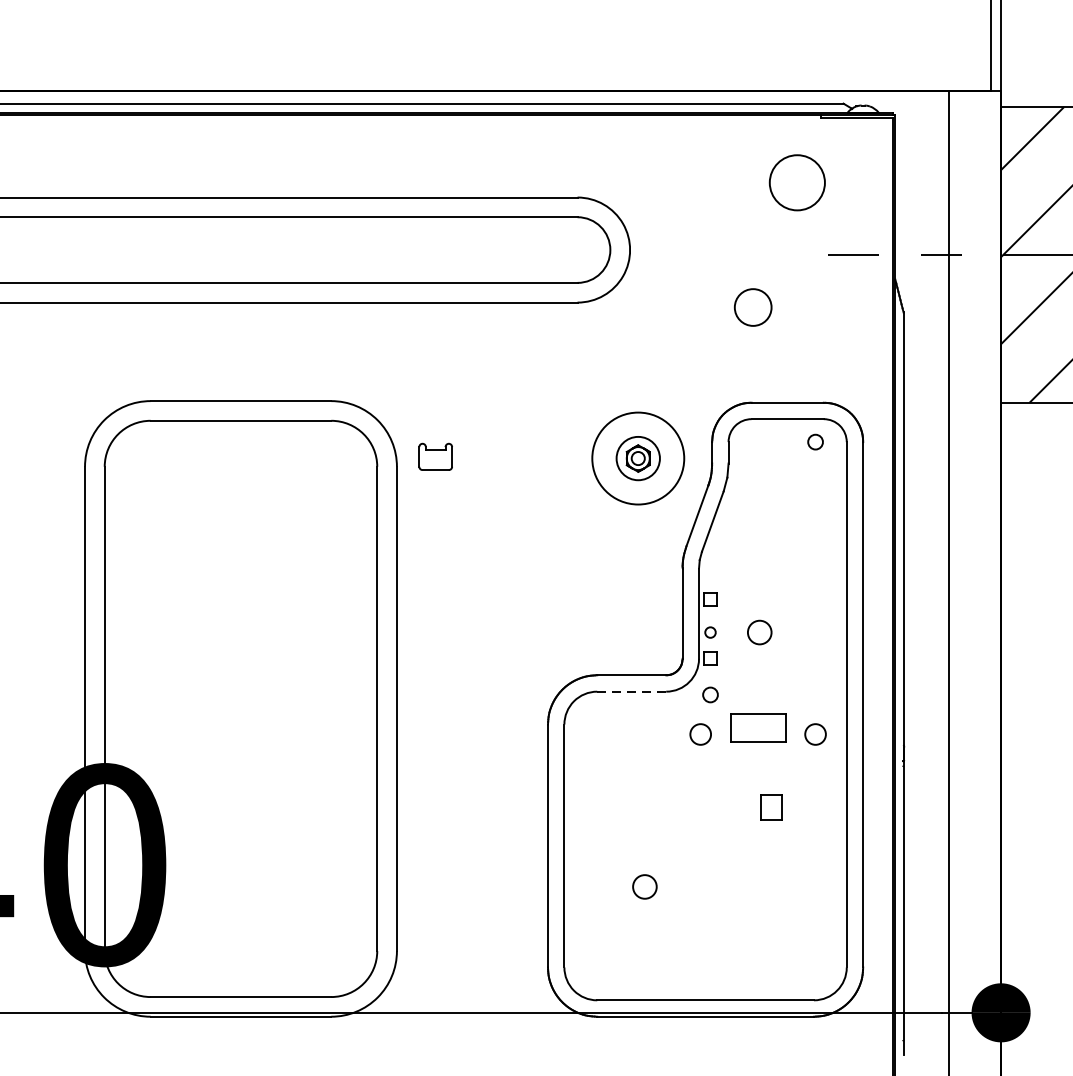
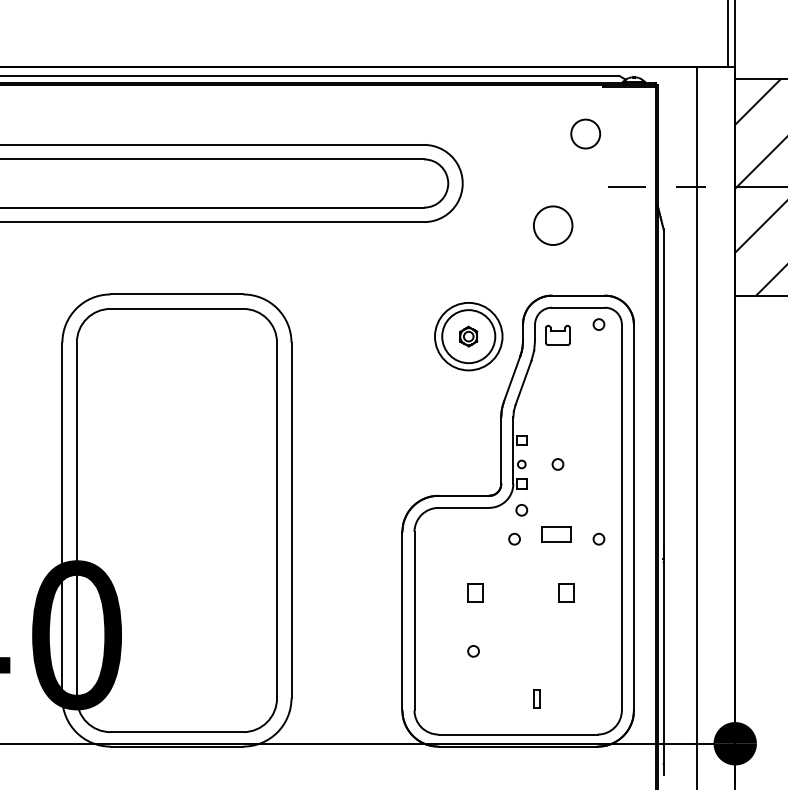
circle: (797, 181) -> (585, 133), size x0.71
circle: (752, 307) -> (552, 225), size x1.43
part: (435, 455) -> (557, 334), moved
circle: (637, 458) -> (468, 336), size x1.67
circle: (759, 632) -> (557, 464), size x0.62
line: (631, 691) -> (463, 507), dashed -> solid
part: (757, 727) -> (556, 534), size x0.71
circle: (700, 733) -> (514, 538), size x0.71
circle: (814, 733) -> (598, 538), size x0.71
part: (647, 806) -> (475, 592), added
circle: (644, 887) -> (473, 651), size x0.62
part: (730, 951) -> (536, 698), added

